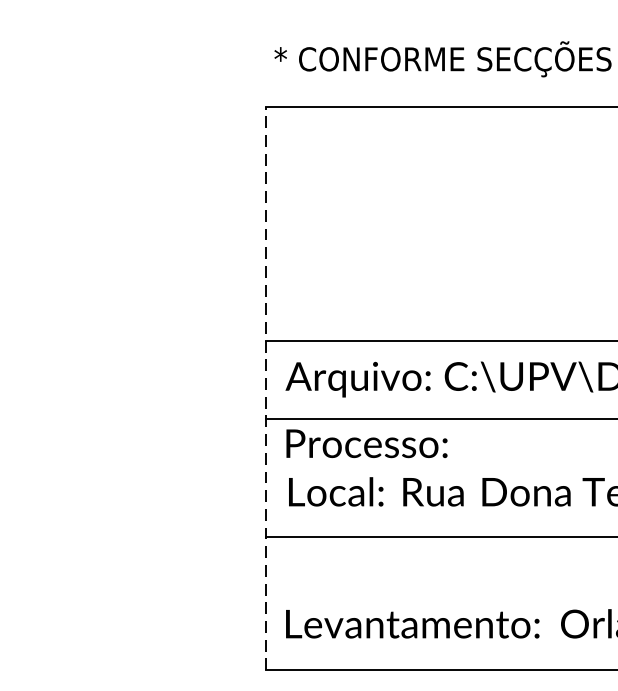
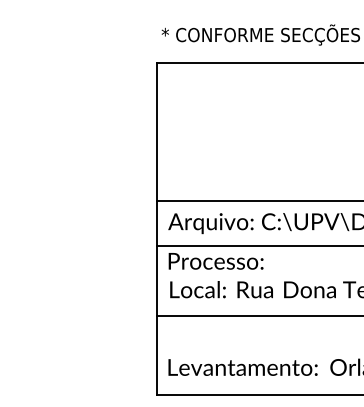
line: (265, 387) -> (156, 228), dashed -> solid

